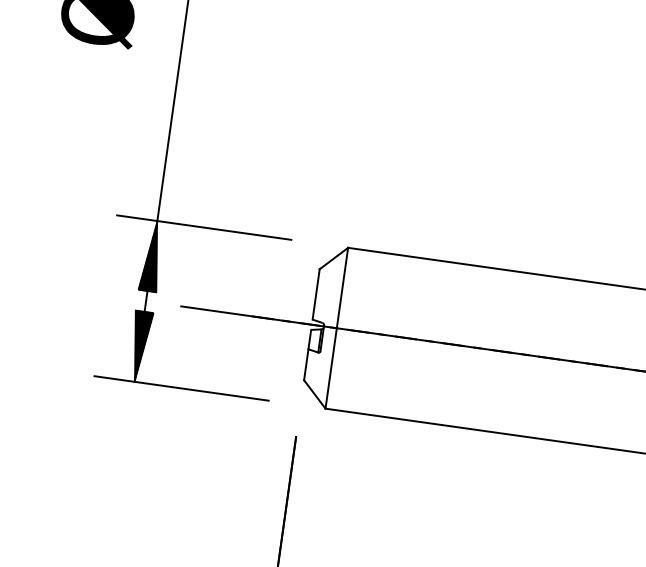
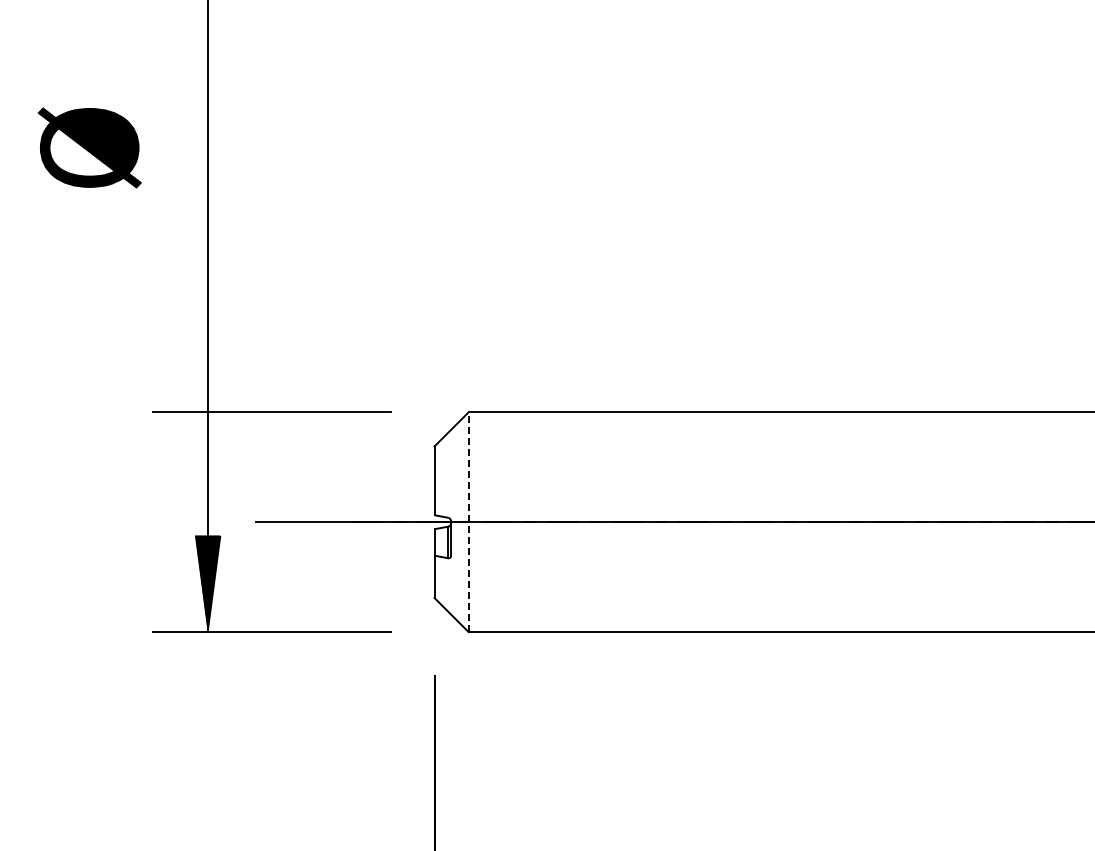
hatch: (152, 256) -> (207, 460), removed
line: (336, 328) -> (468, 522), solid -> dashed

